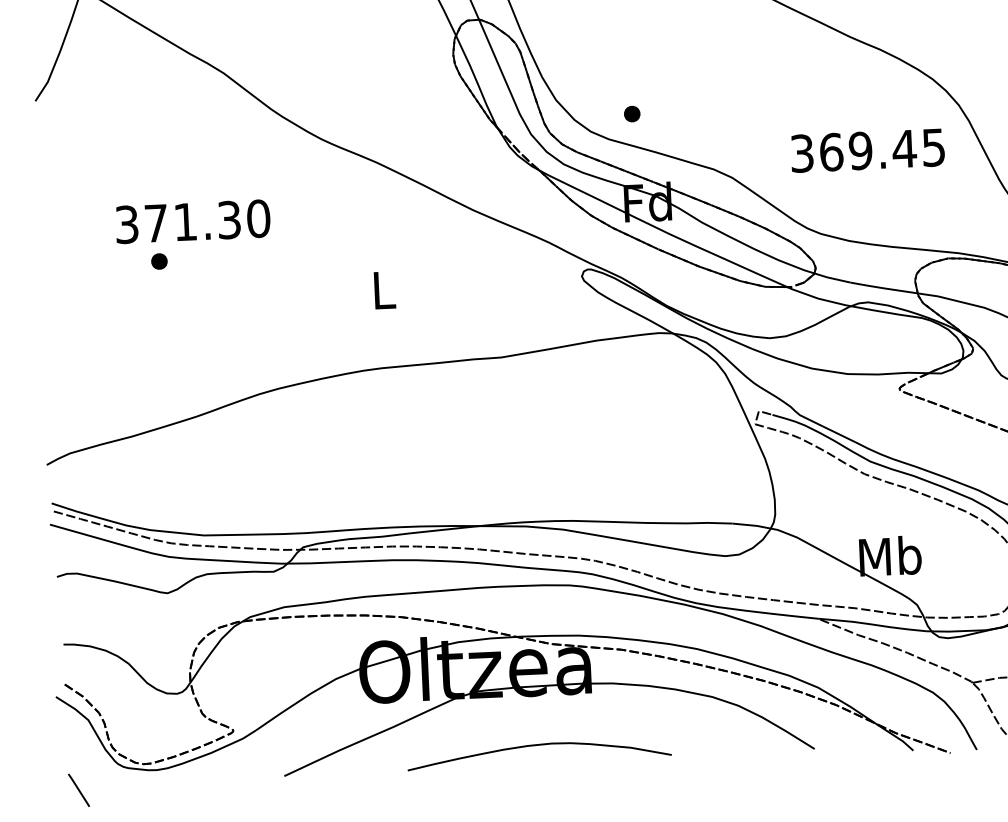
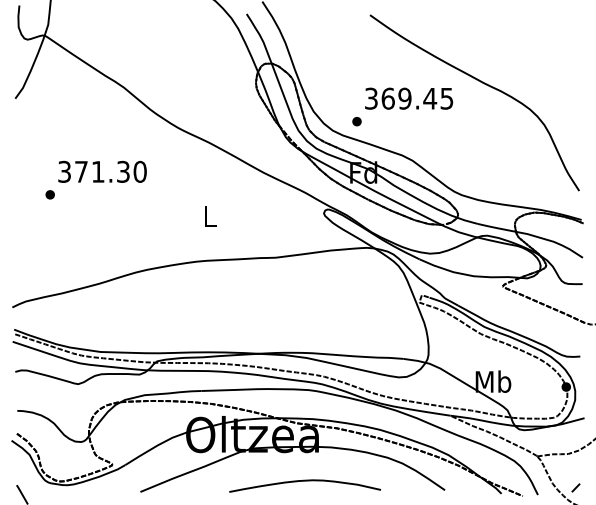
text: (868, 150) -> (409, 98), moved
part: (158, 260) -> (49, 194), moved
curve: (539, 746) -> (305, 481), moved

